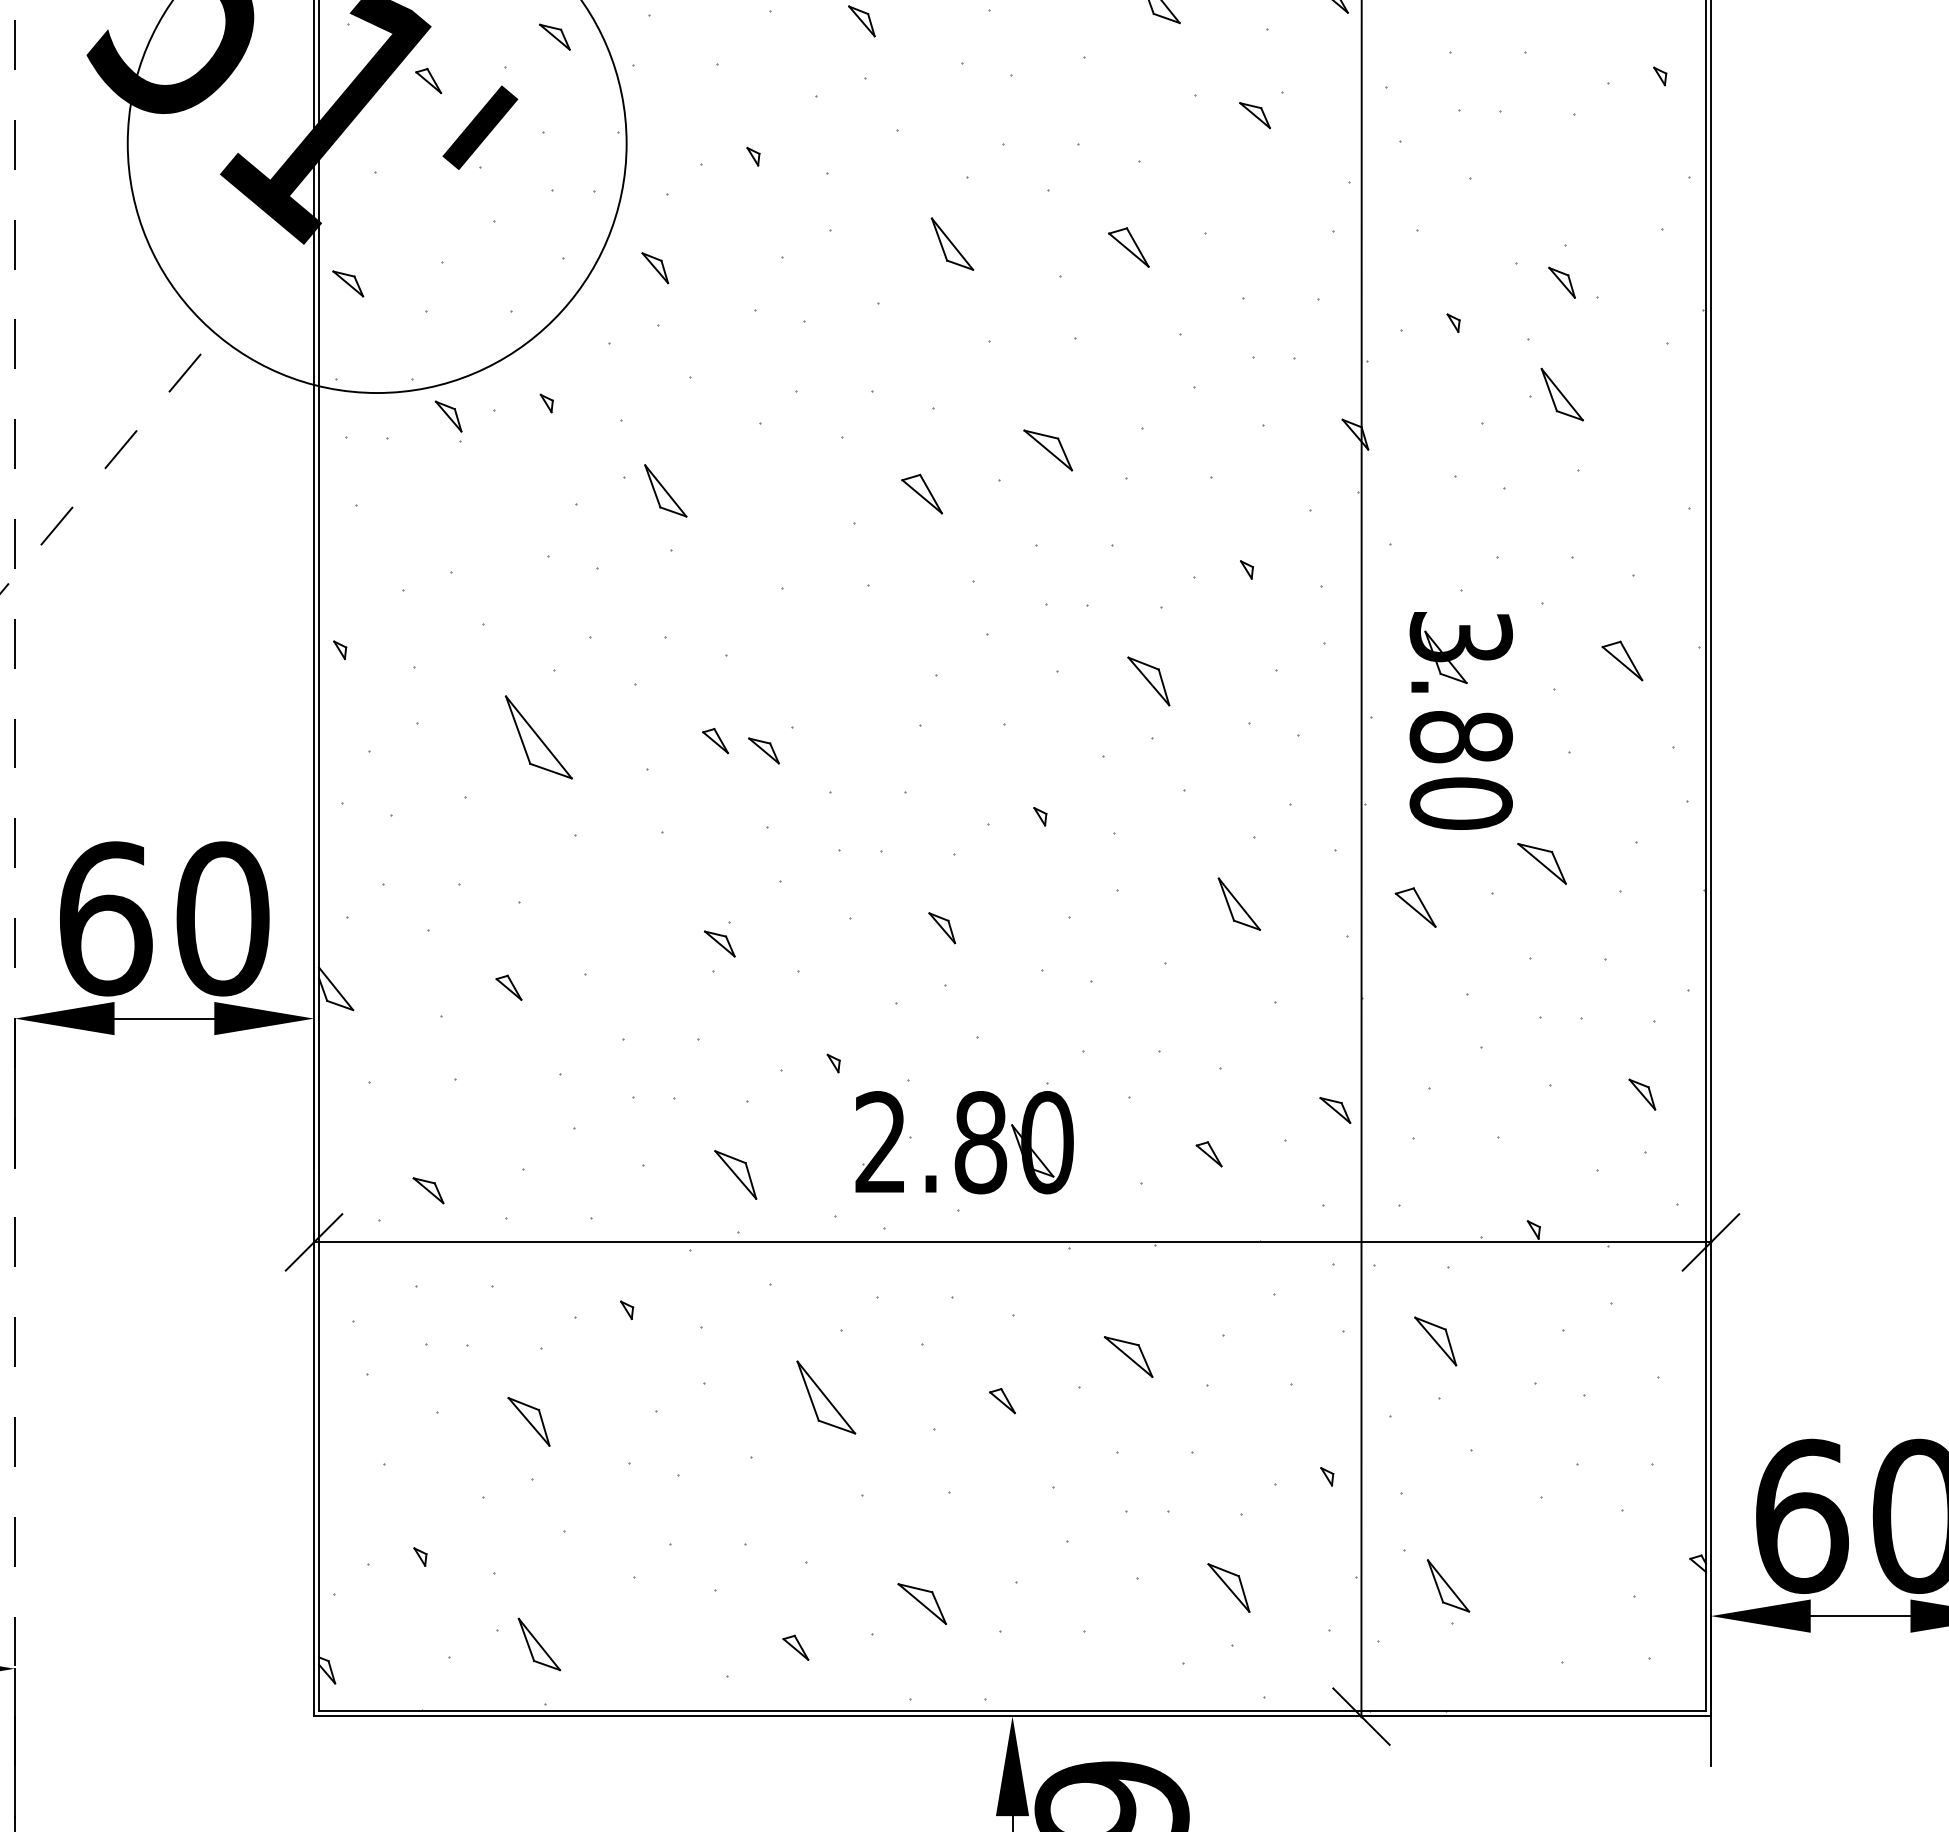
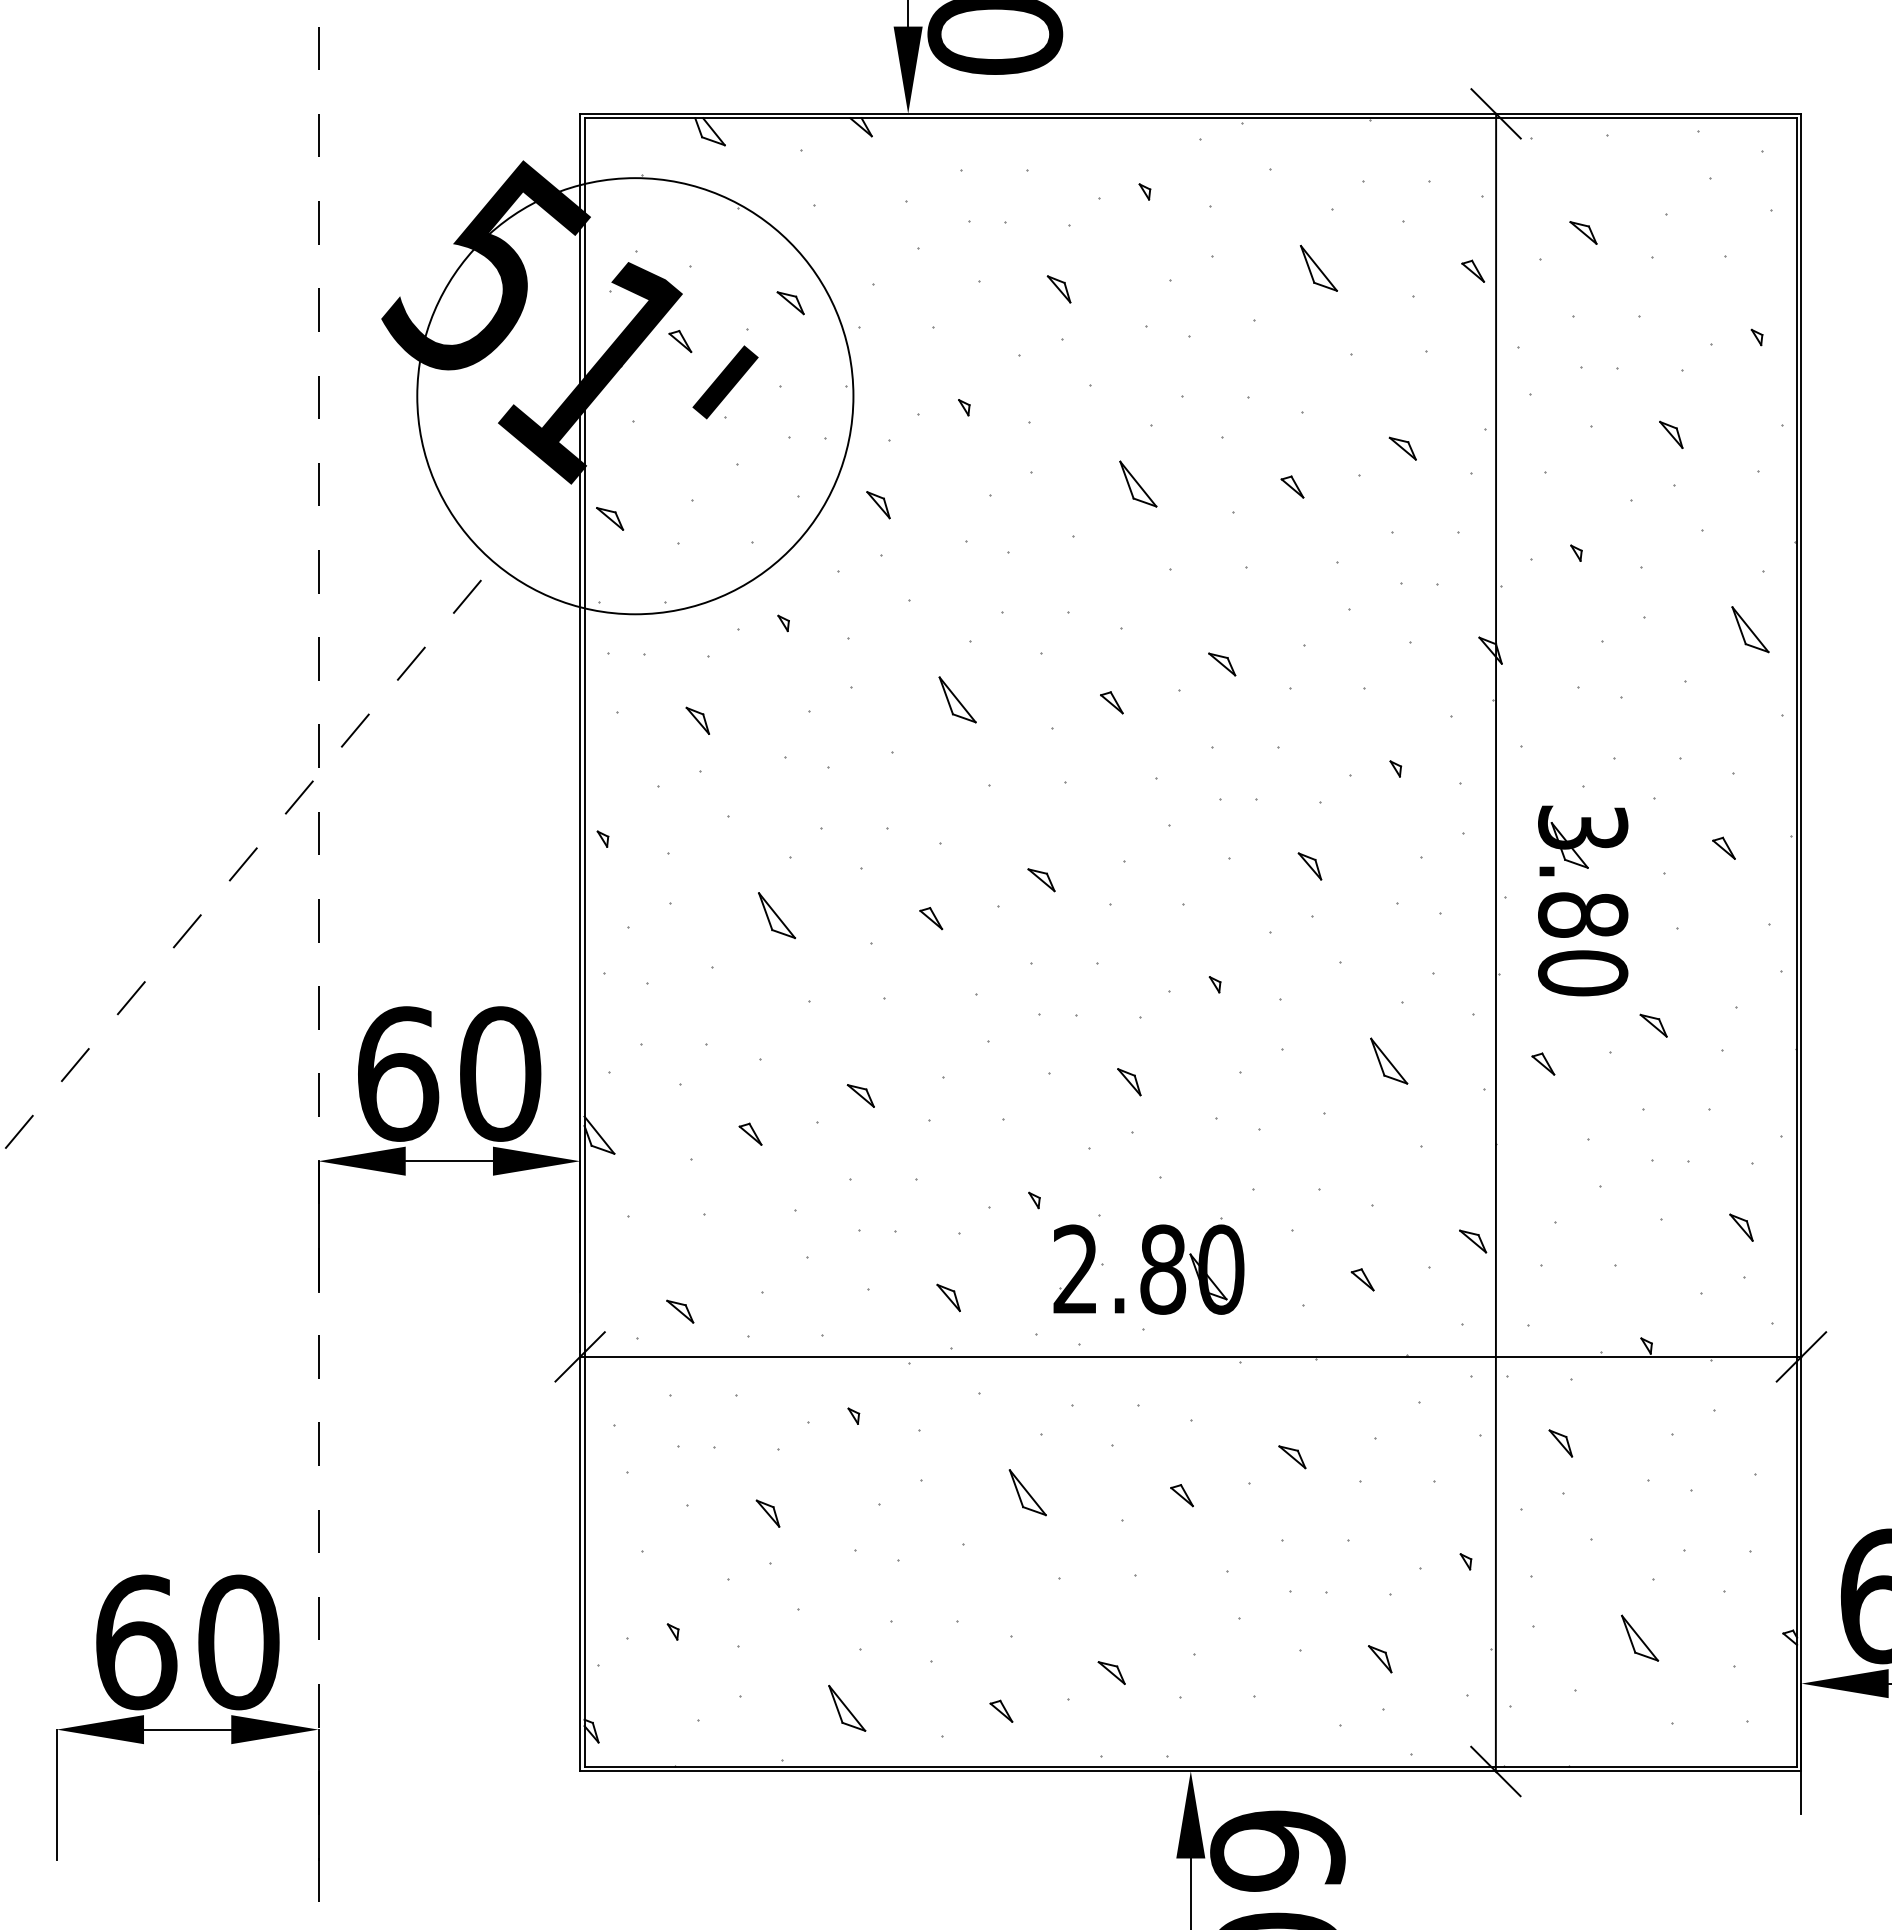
part: (1254, 115) -> (1402, 448), moved
part: (1128, 246) -> (1292, 486), size x0.62
part: (1562, 282) -> (1671, 434), moved
part: (1562, 394) -> (1750, 629), moved
part: (448, 416) -> (697, 720), moved
part: (1048, 450) -> (1222, 664), size x0.62
part: (665, 490) -> (957, 699), moved
part: (921, 493) -> (1111, 702), size x0.62
part: (1621, 659) -> (1723, 847), size x0.62
part: (1148, 681) -> (1309, 866), size x0.62
part: (539, 737) -> (777, 915), size x0.62
part: (763, 751) -> (1041, 880), moved
part: (1541, 863) -> (1653, 1025), size x0.62
part: (1415, 906) -> (1543, 1063), size x0.62
part: (719, 943) -> (860, 1095), moved
part: (735, 1174) -> (948, 1297), size x0.62
part: (1435, 1341) -> (1560, 1443), size x0.62
part: (1128, 1357) -> (1292, 1457), size x0.62
part: (825, 1397) -> (1027, 1492), size x0.71
part: (528, 1421) -> (767, 1513), size x0.62
part: (1449, 1585) -> (1640, 1637), moved
part: (1229, 1588) -> (1380, 1659), size x0.62
part: (921, 1603) -> (1111, 1672), size x0.62
part: (539, 1643) -> (847, 1707), moved

